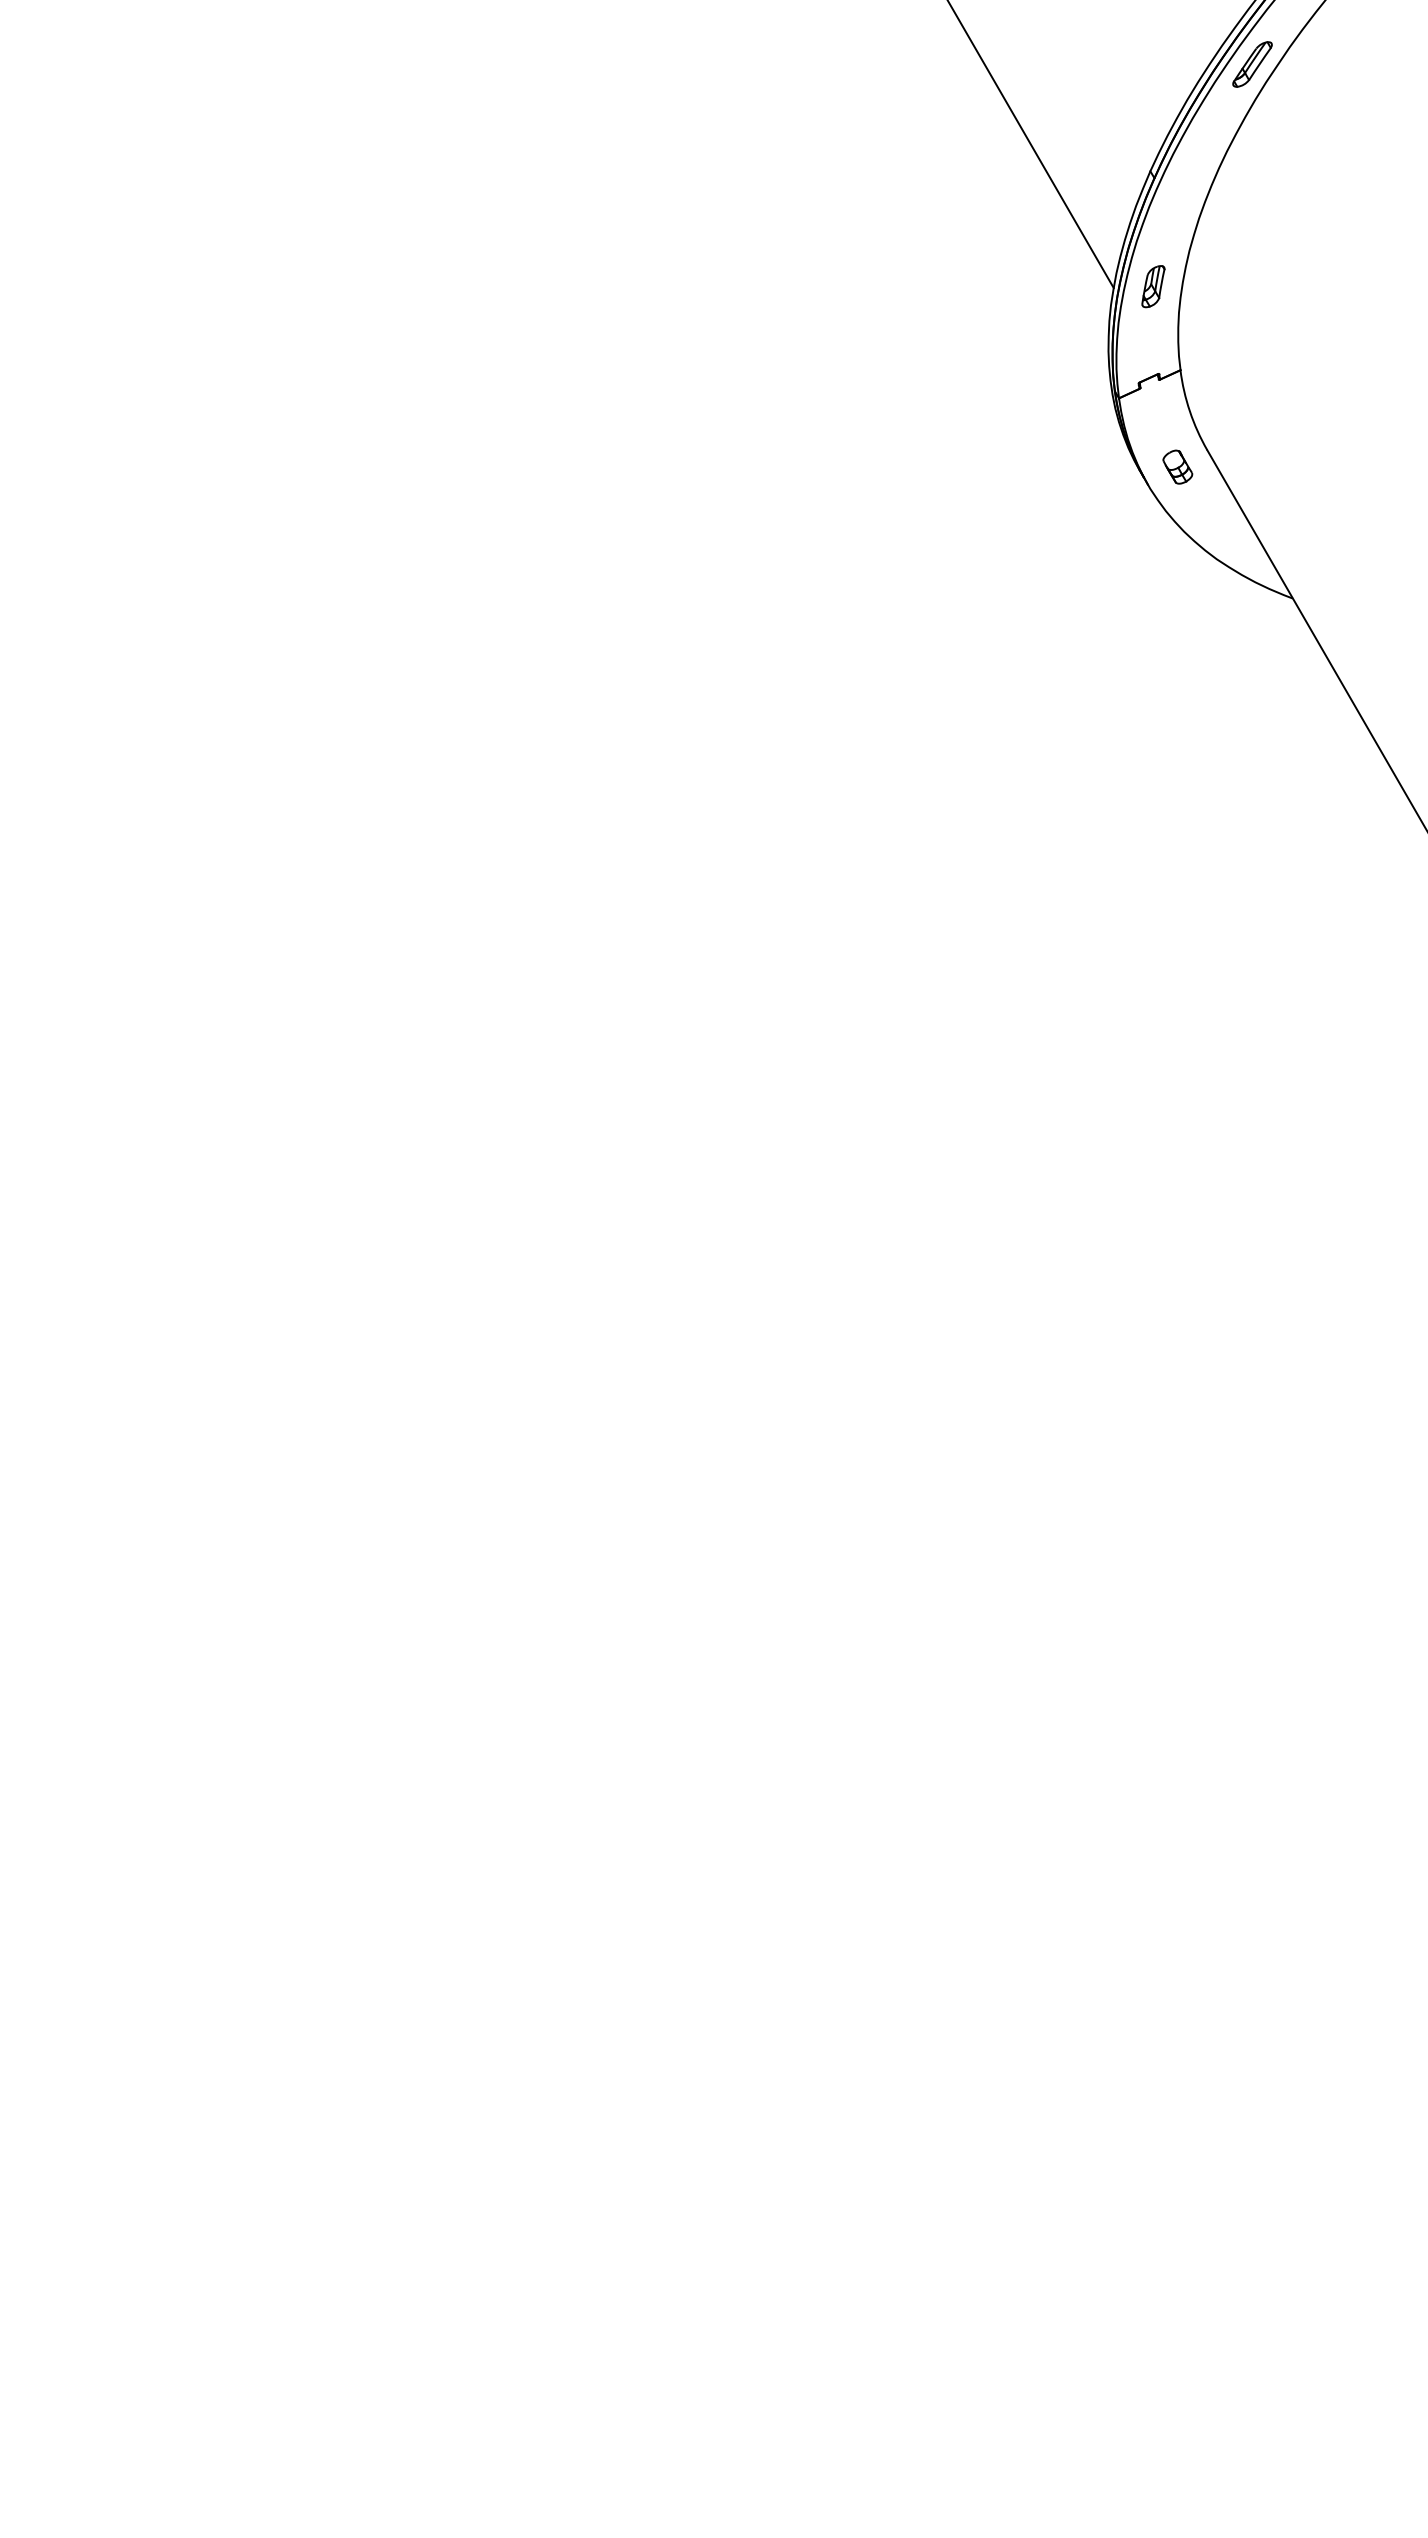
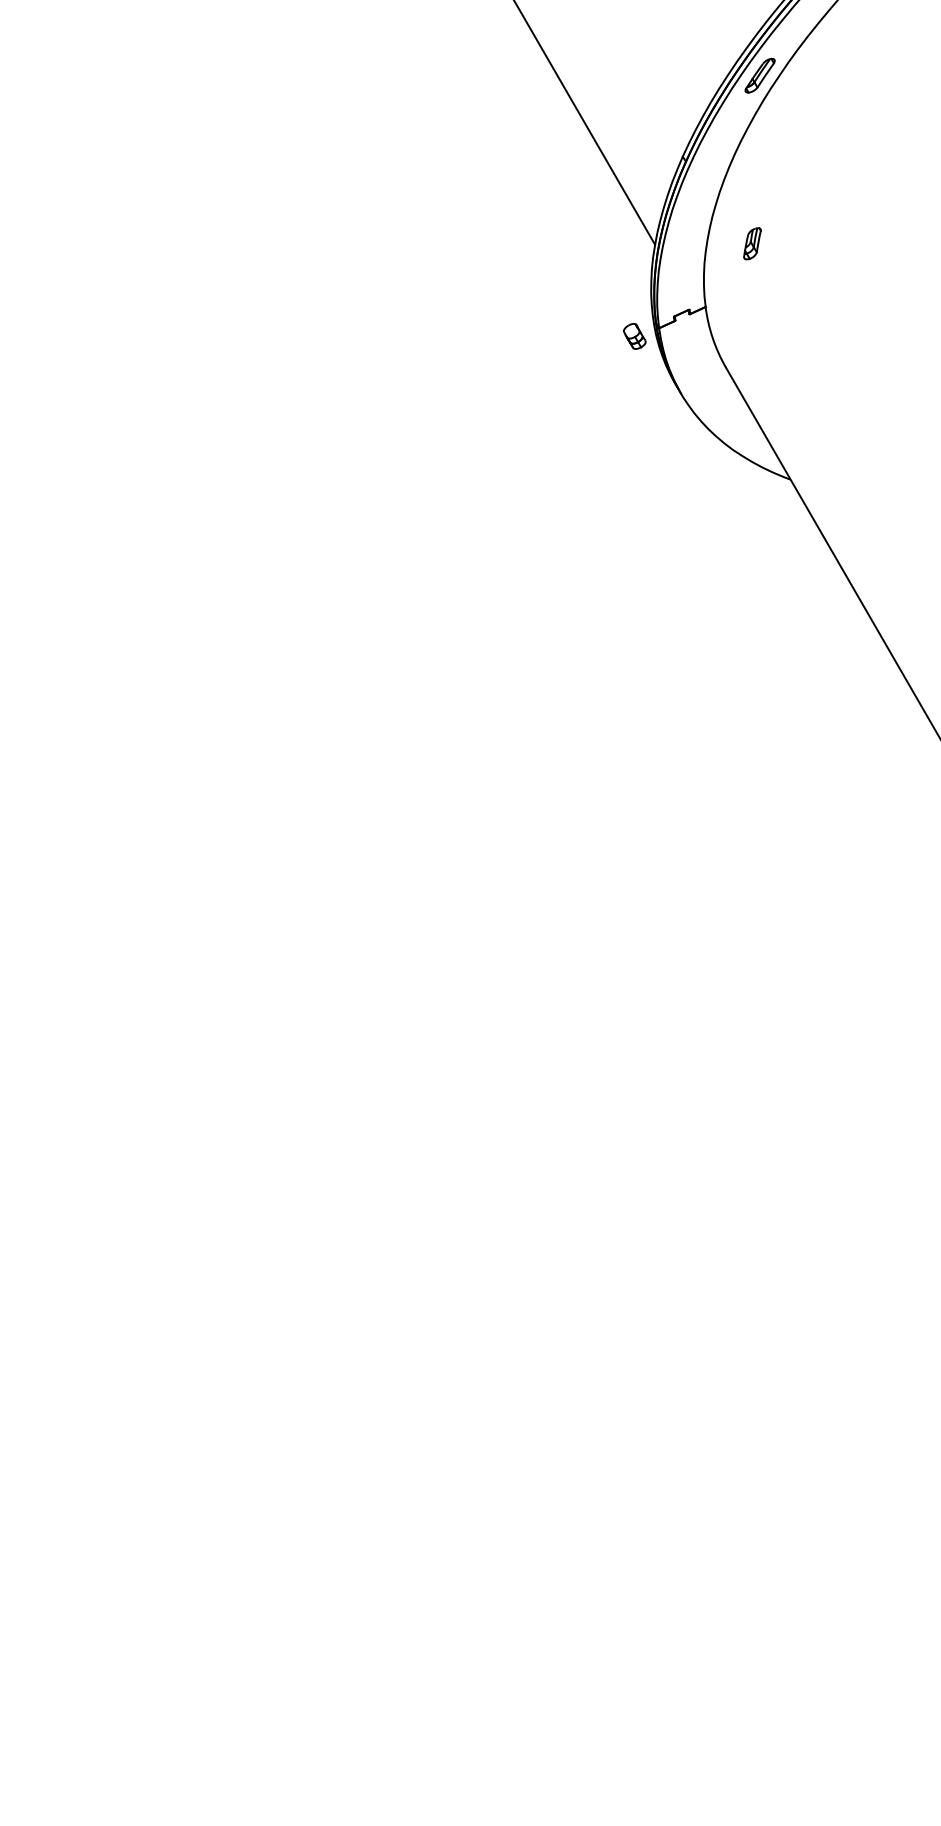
part: (1153, 286) -> (752, 243), moved
part: (1177, 466) -> (634, 335), moved

